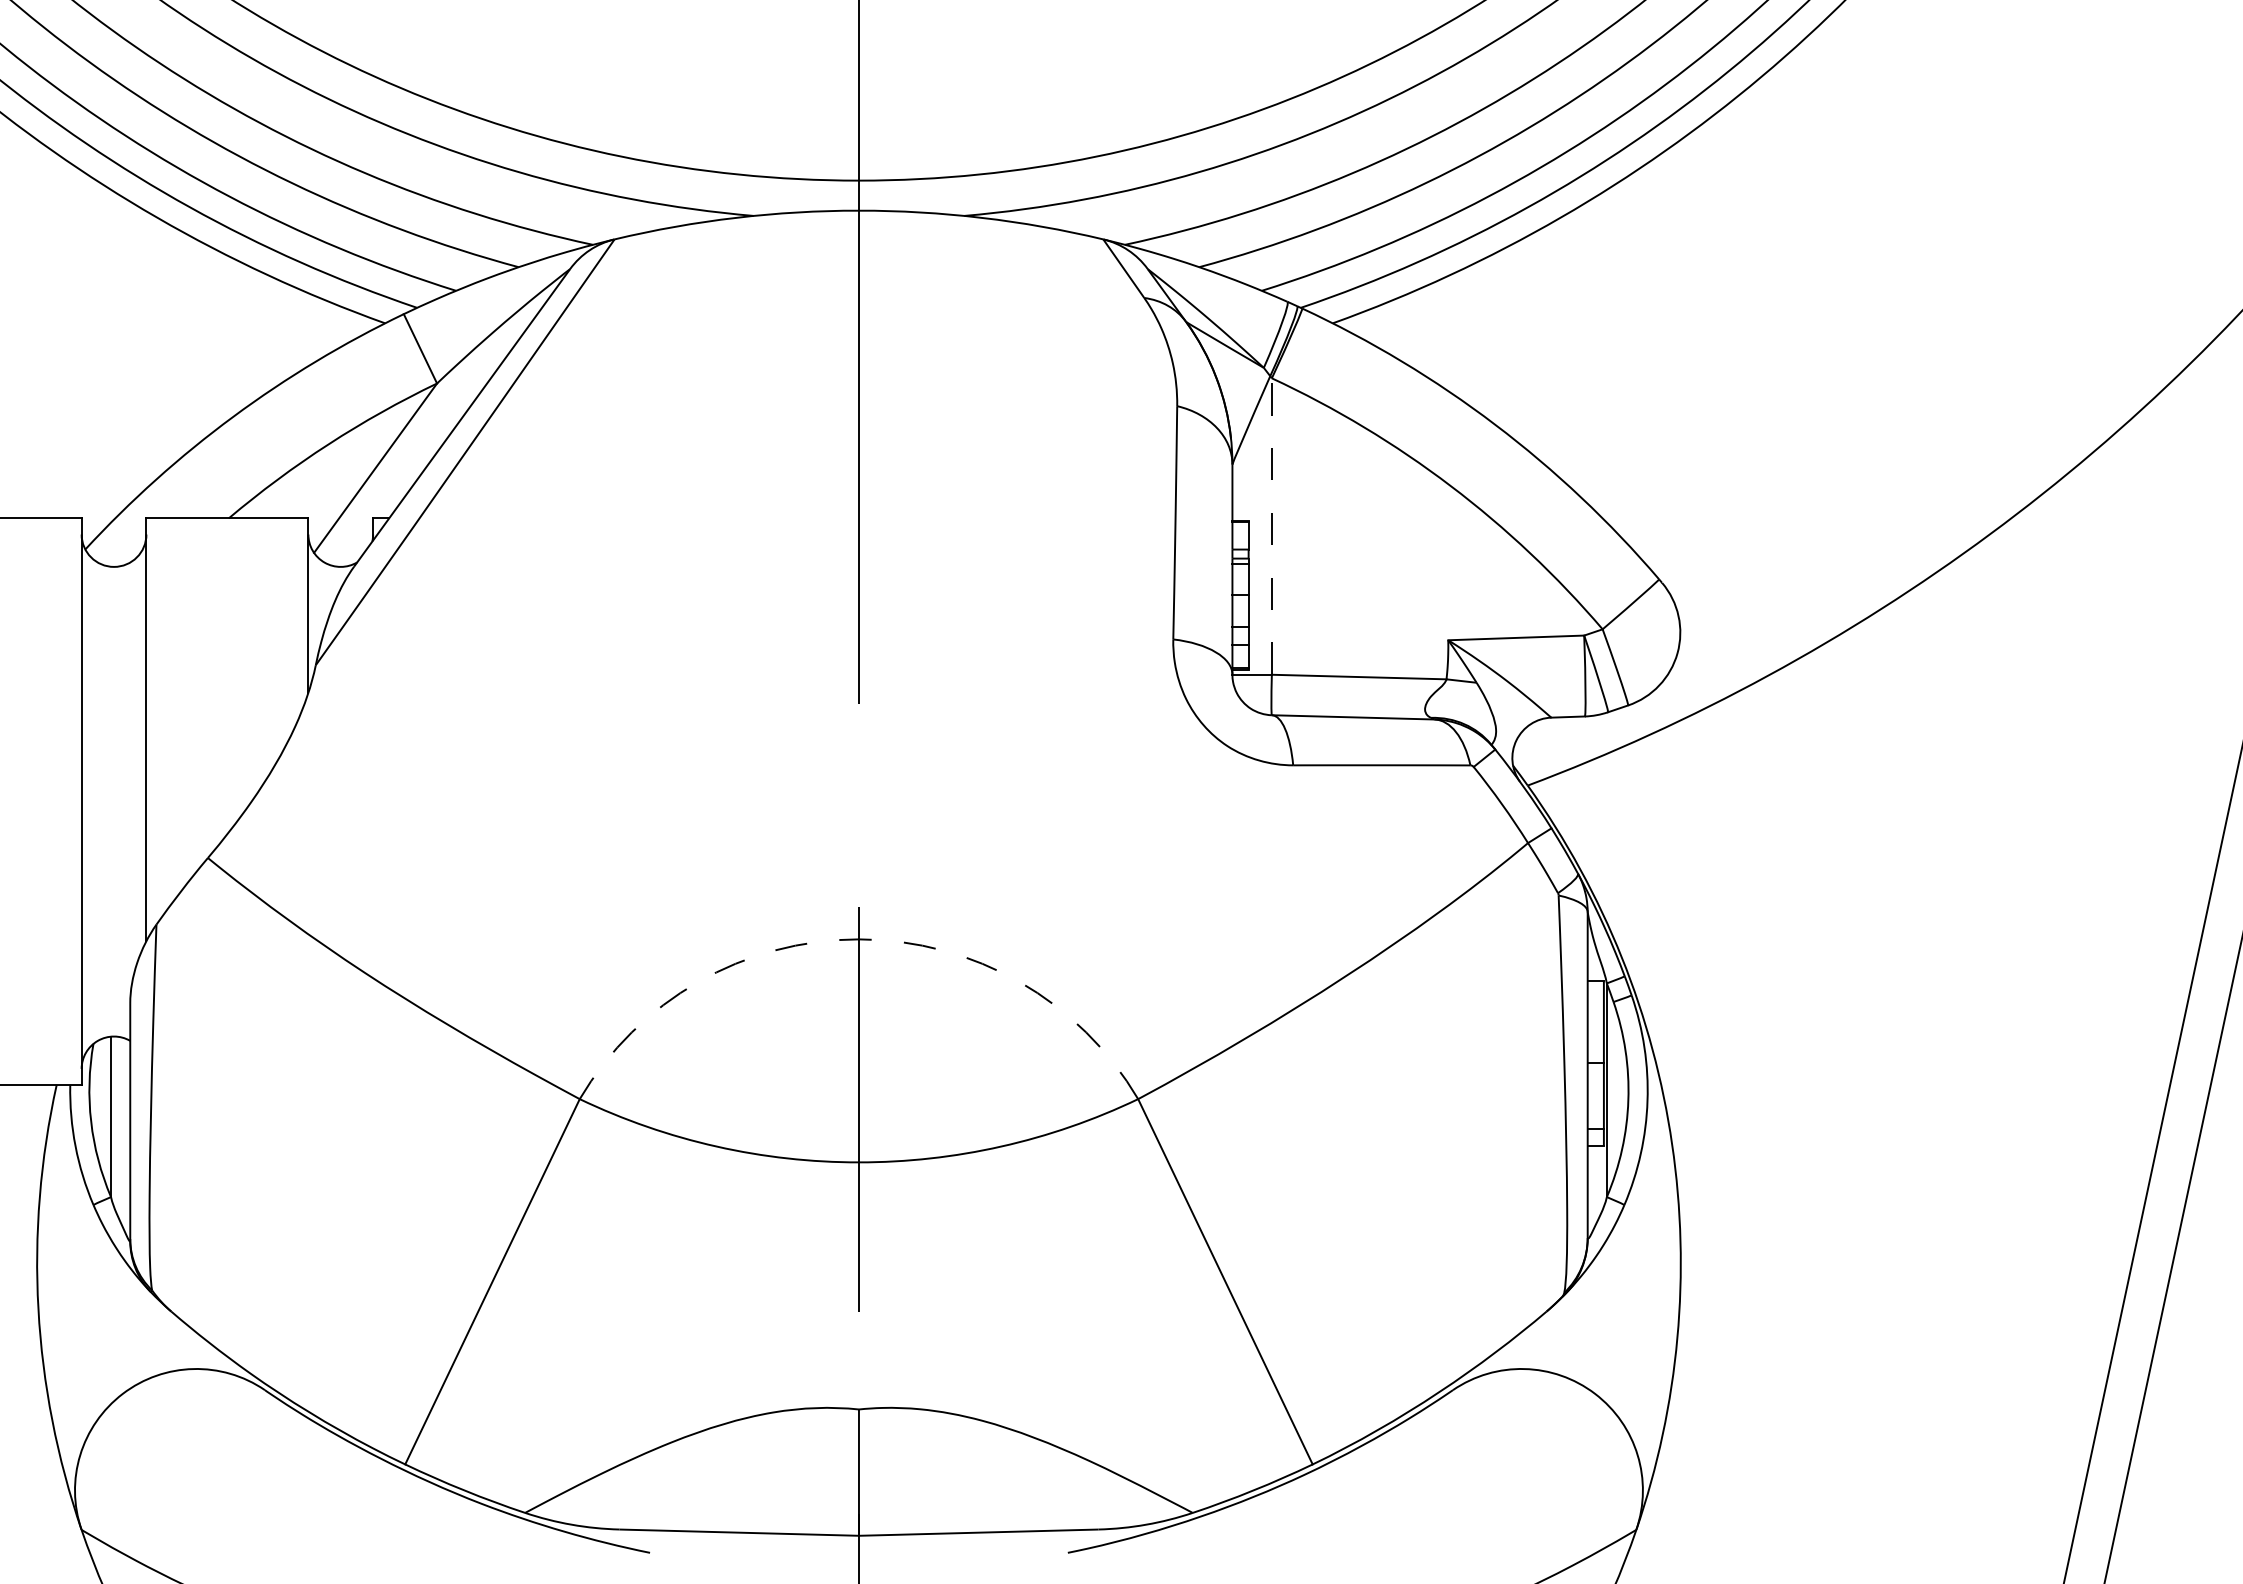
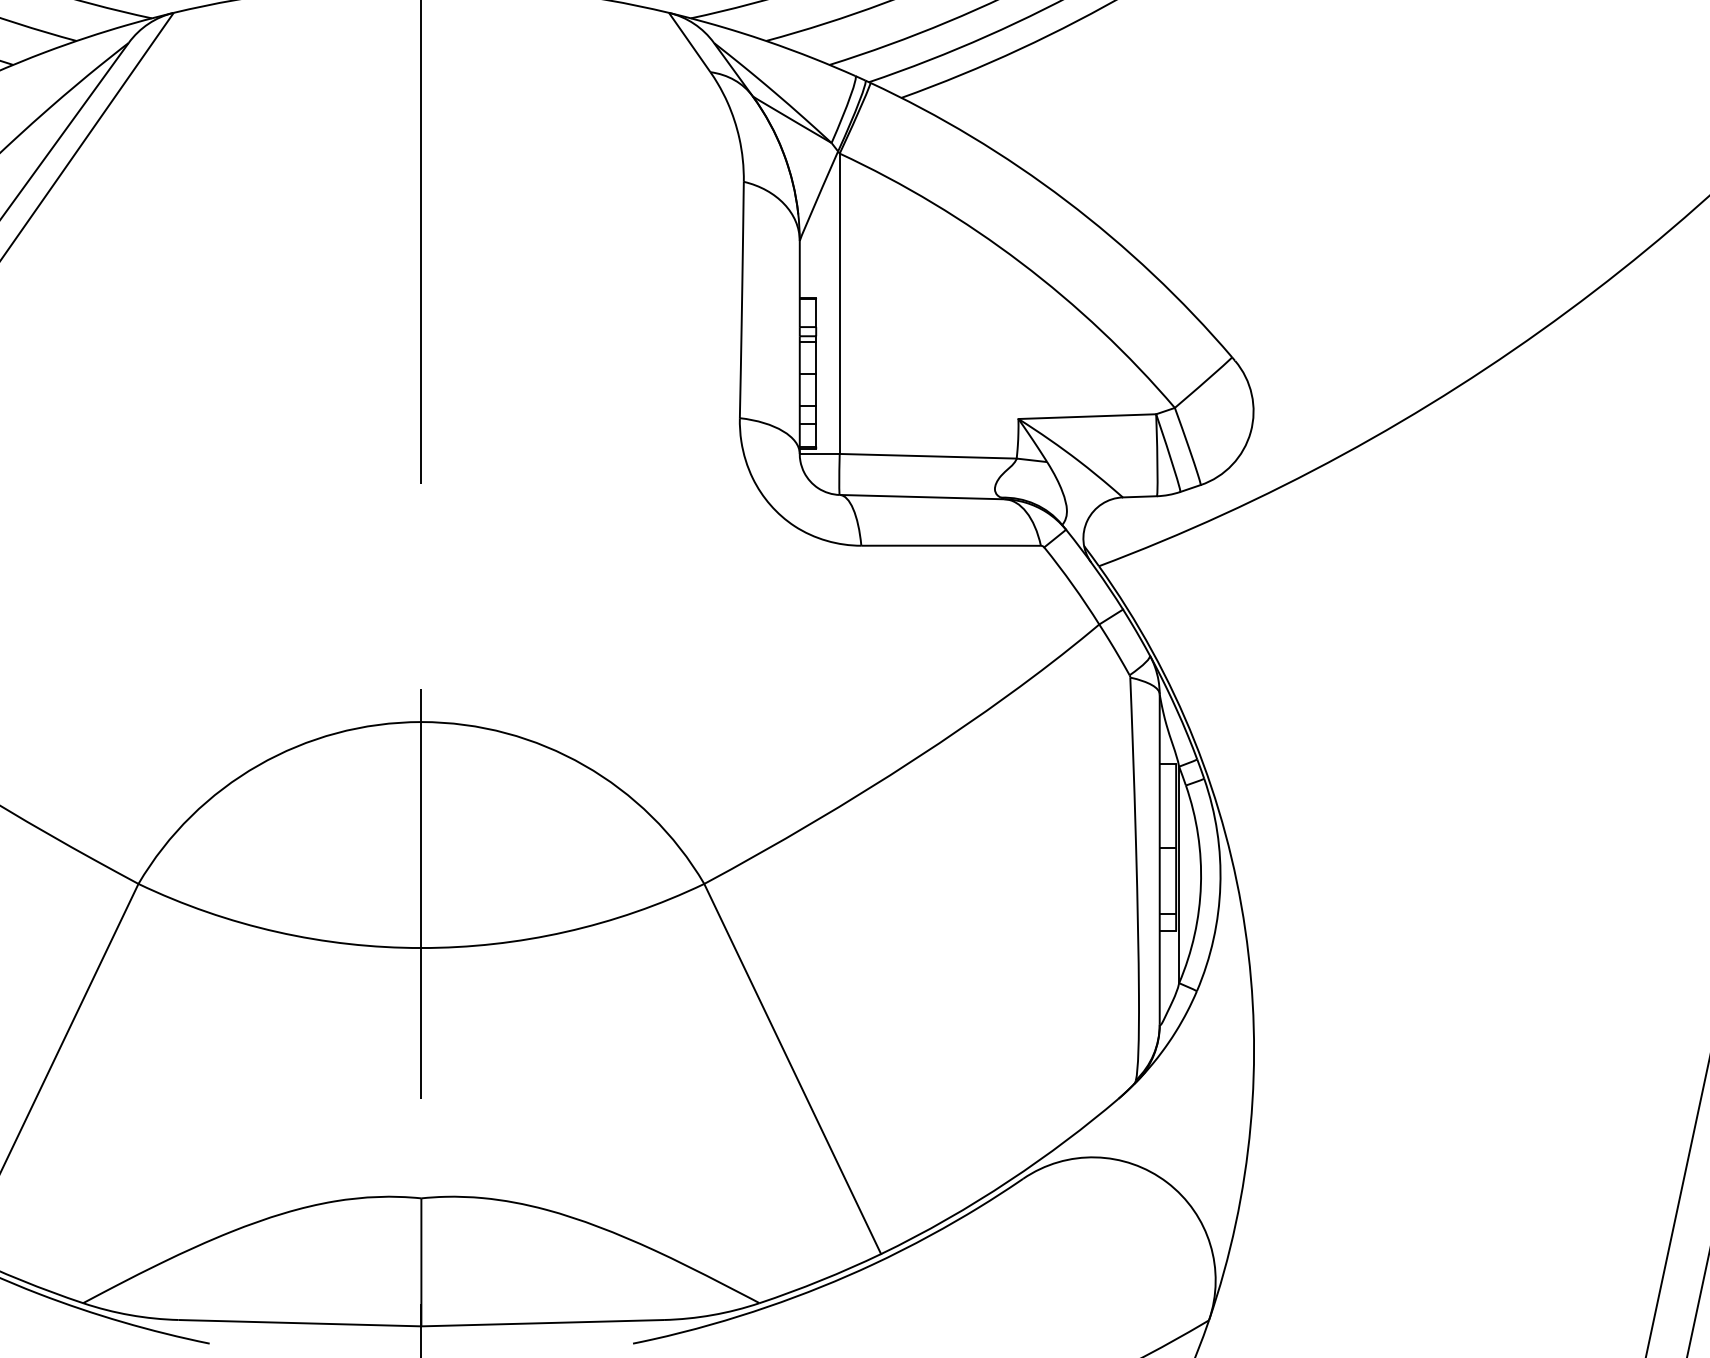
line: (1271, 526) -> (839, 303), dashed -> solid
arc: (858, 939) -> (420, 722), dashed -> solid

